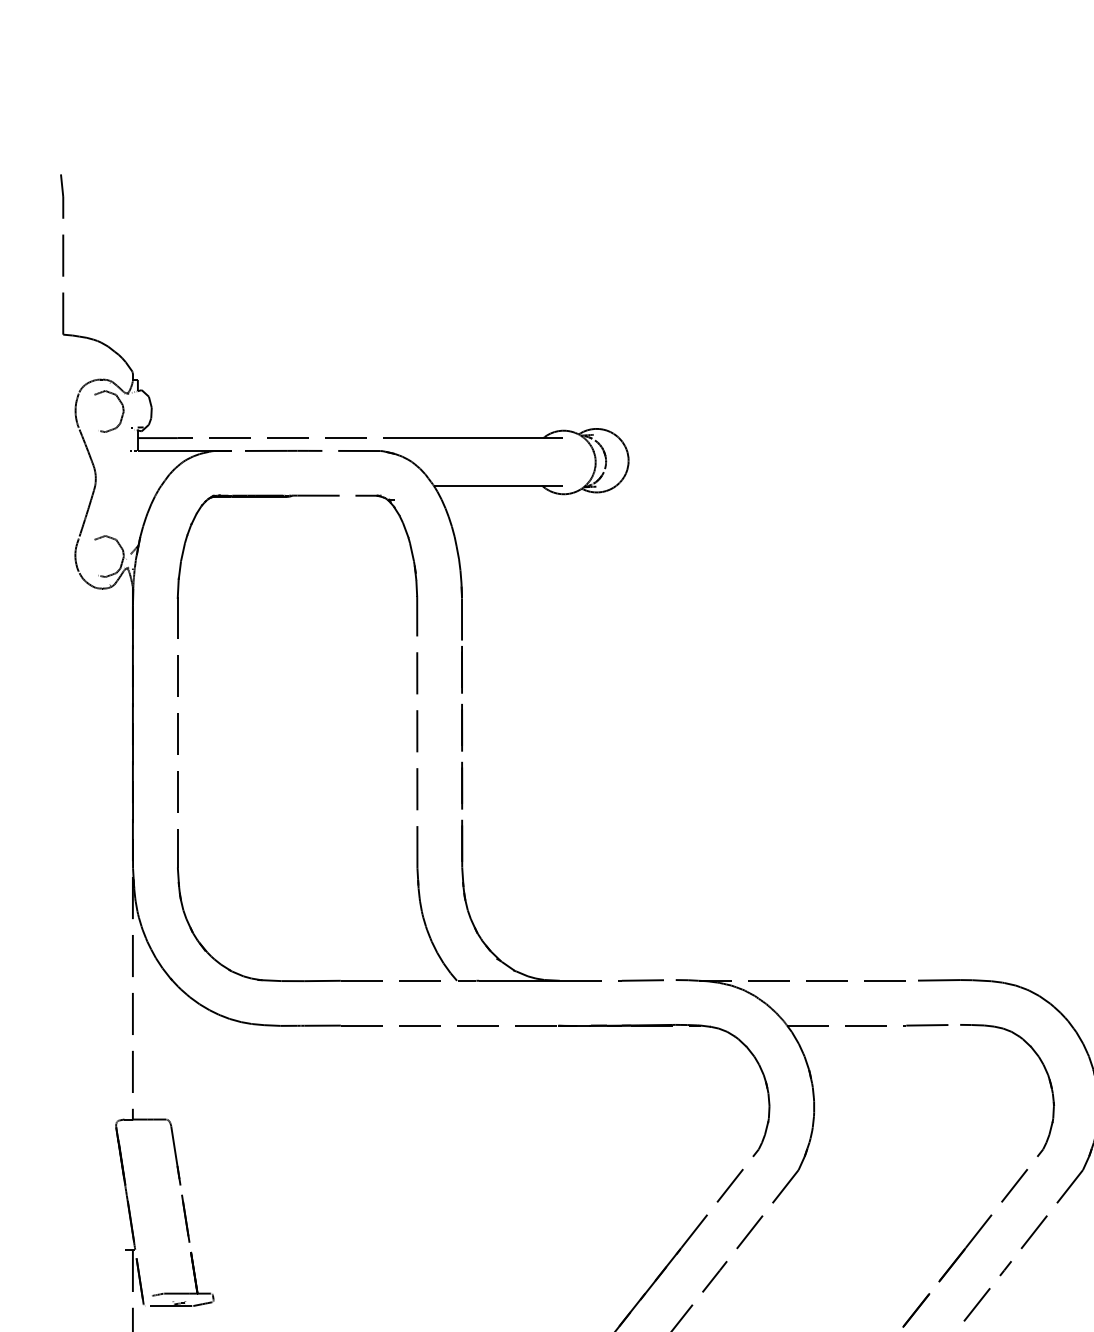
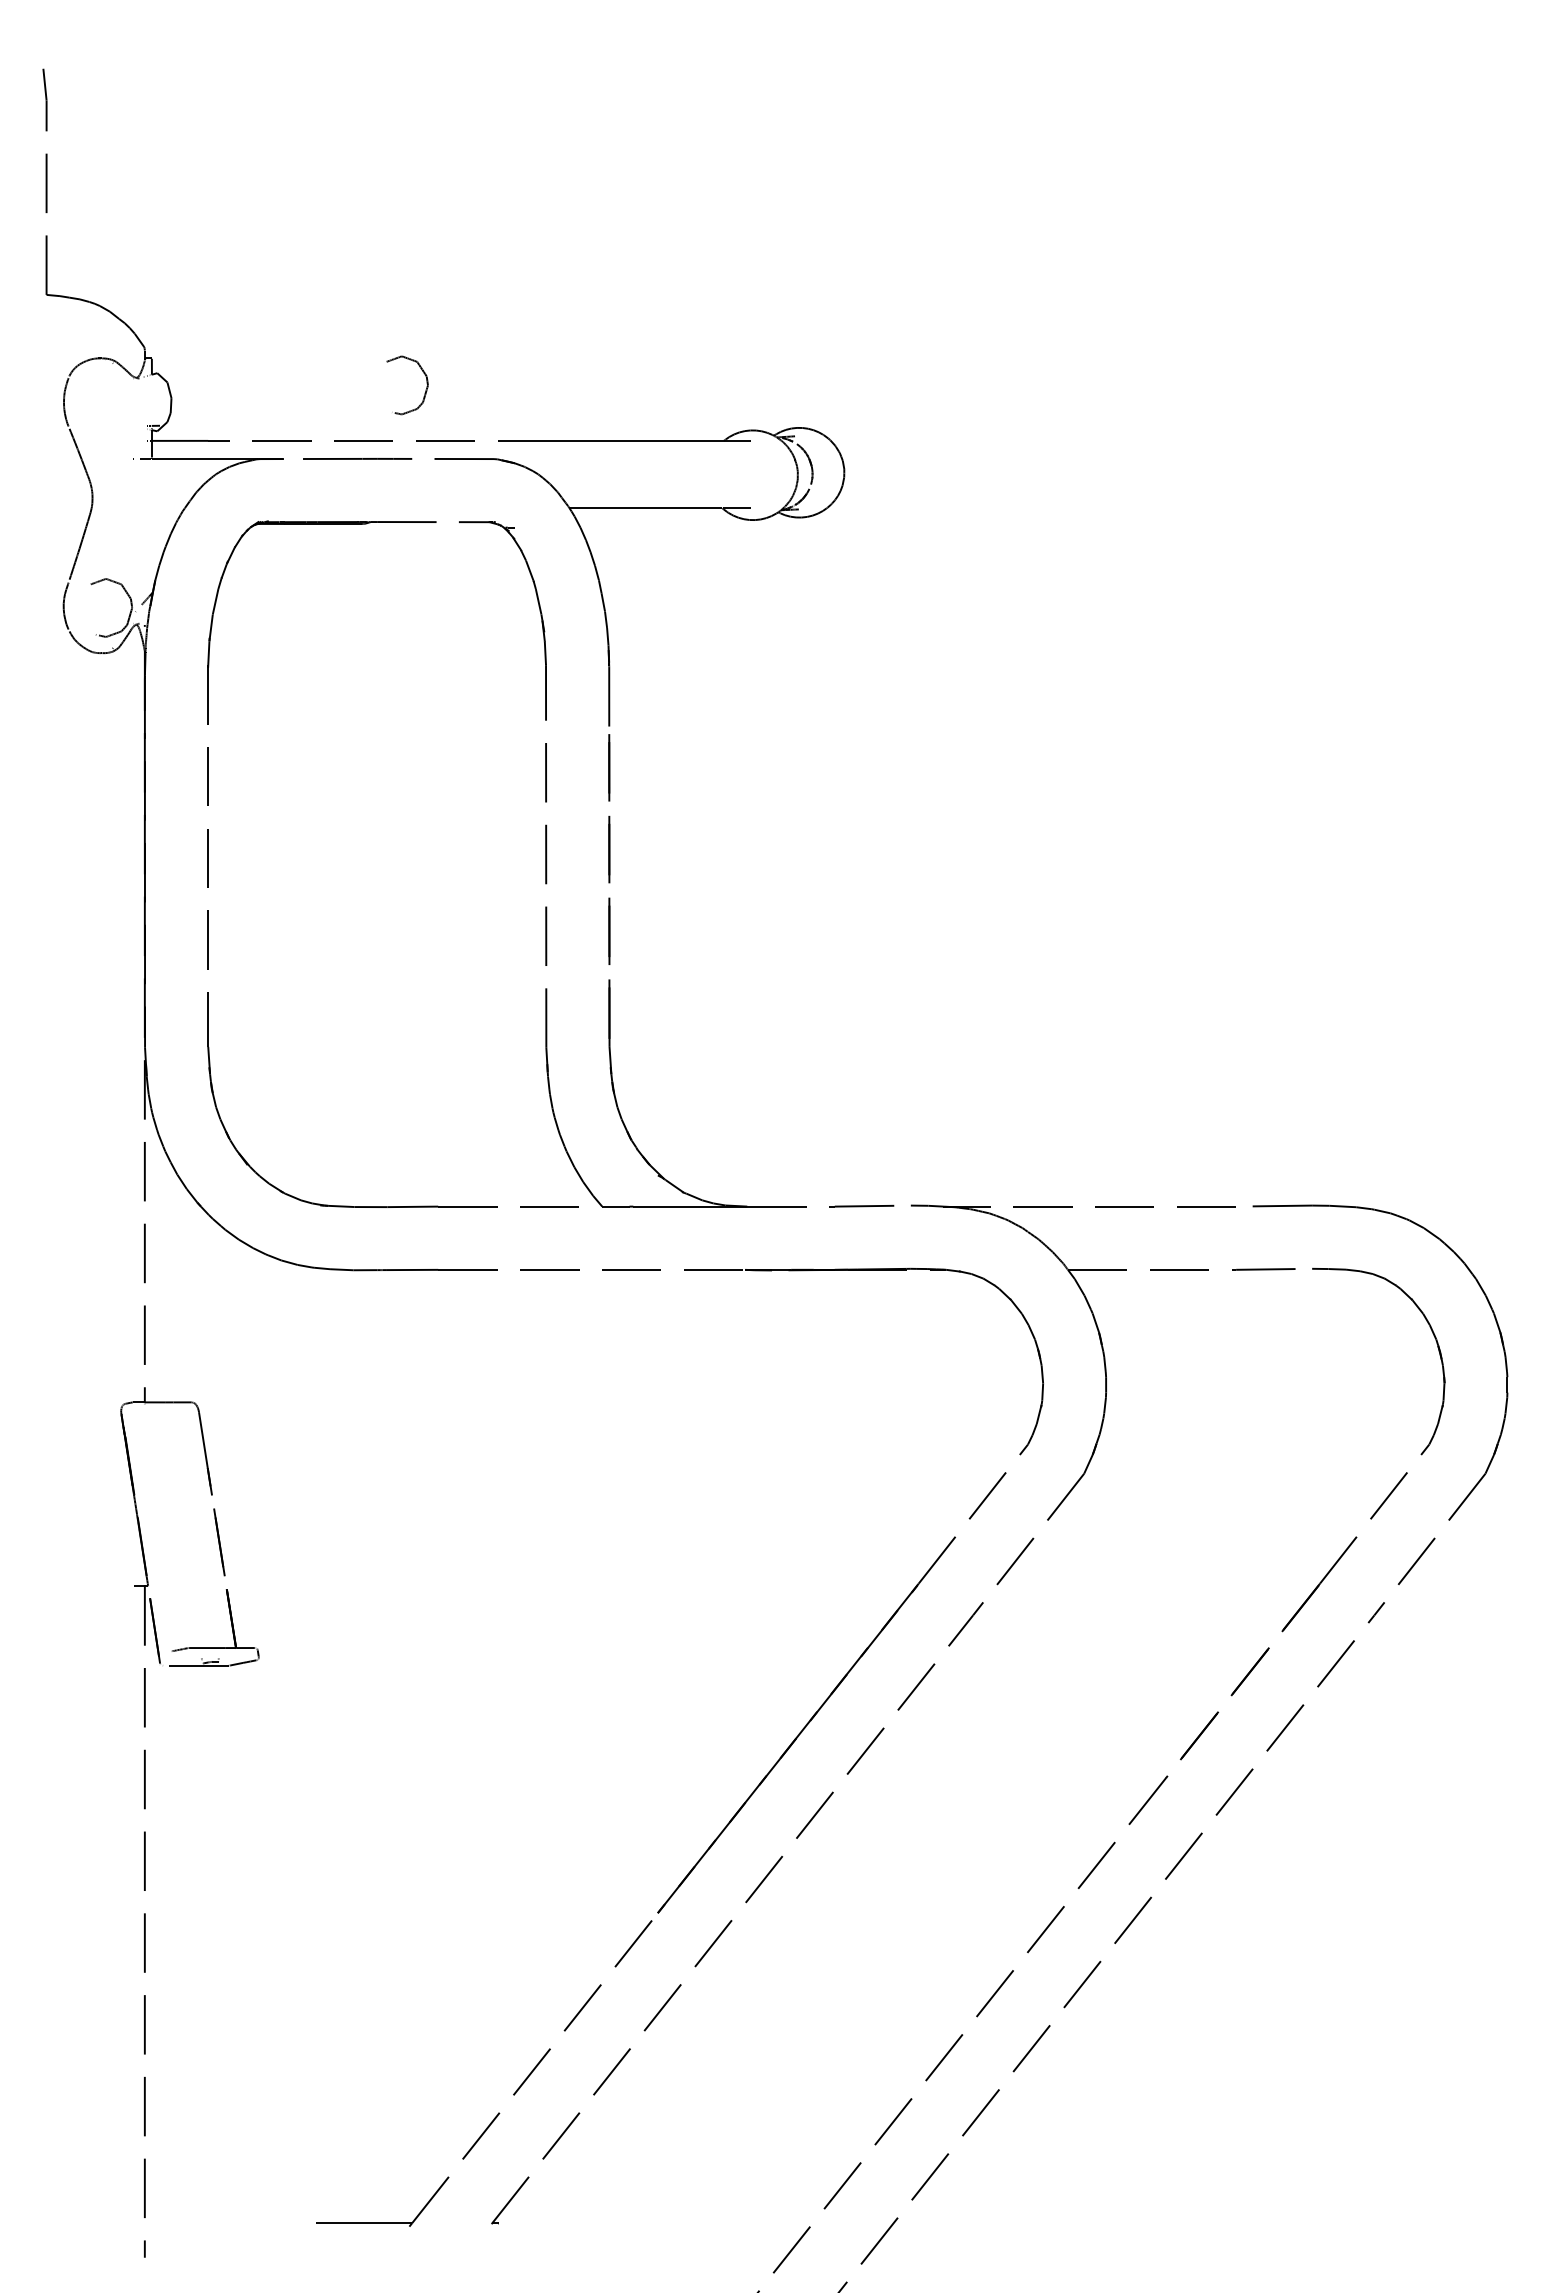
part: (122, 414) -> (425, 389), moved

